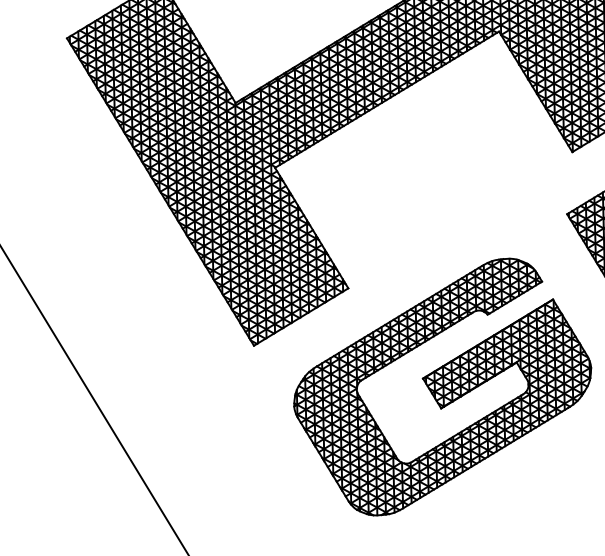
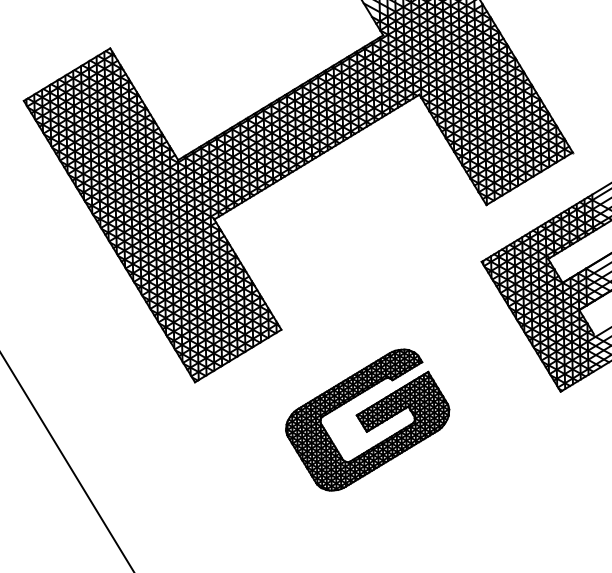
part: (442, 386) -> (367, 419), size x0.6

